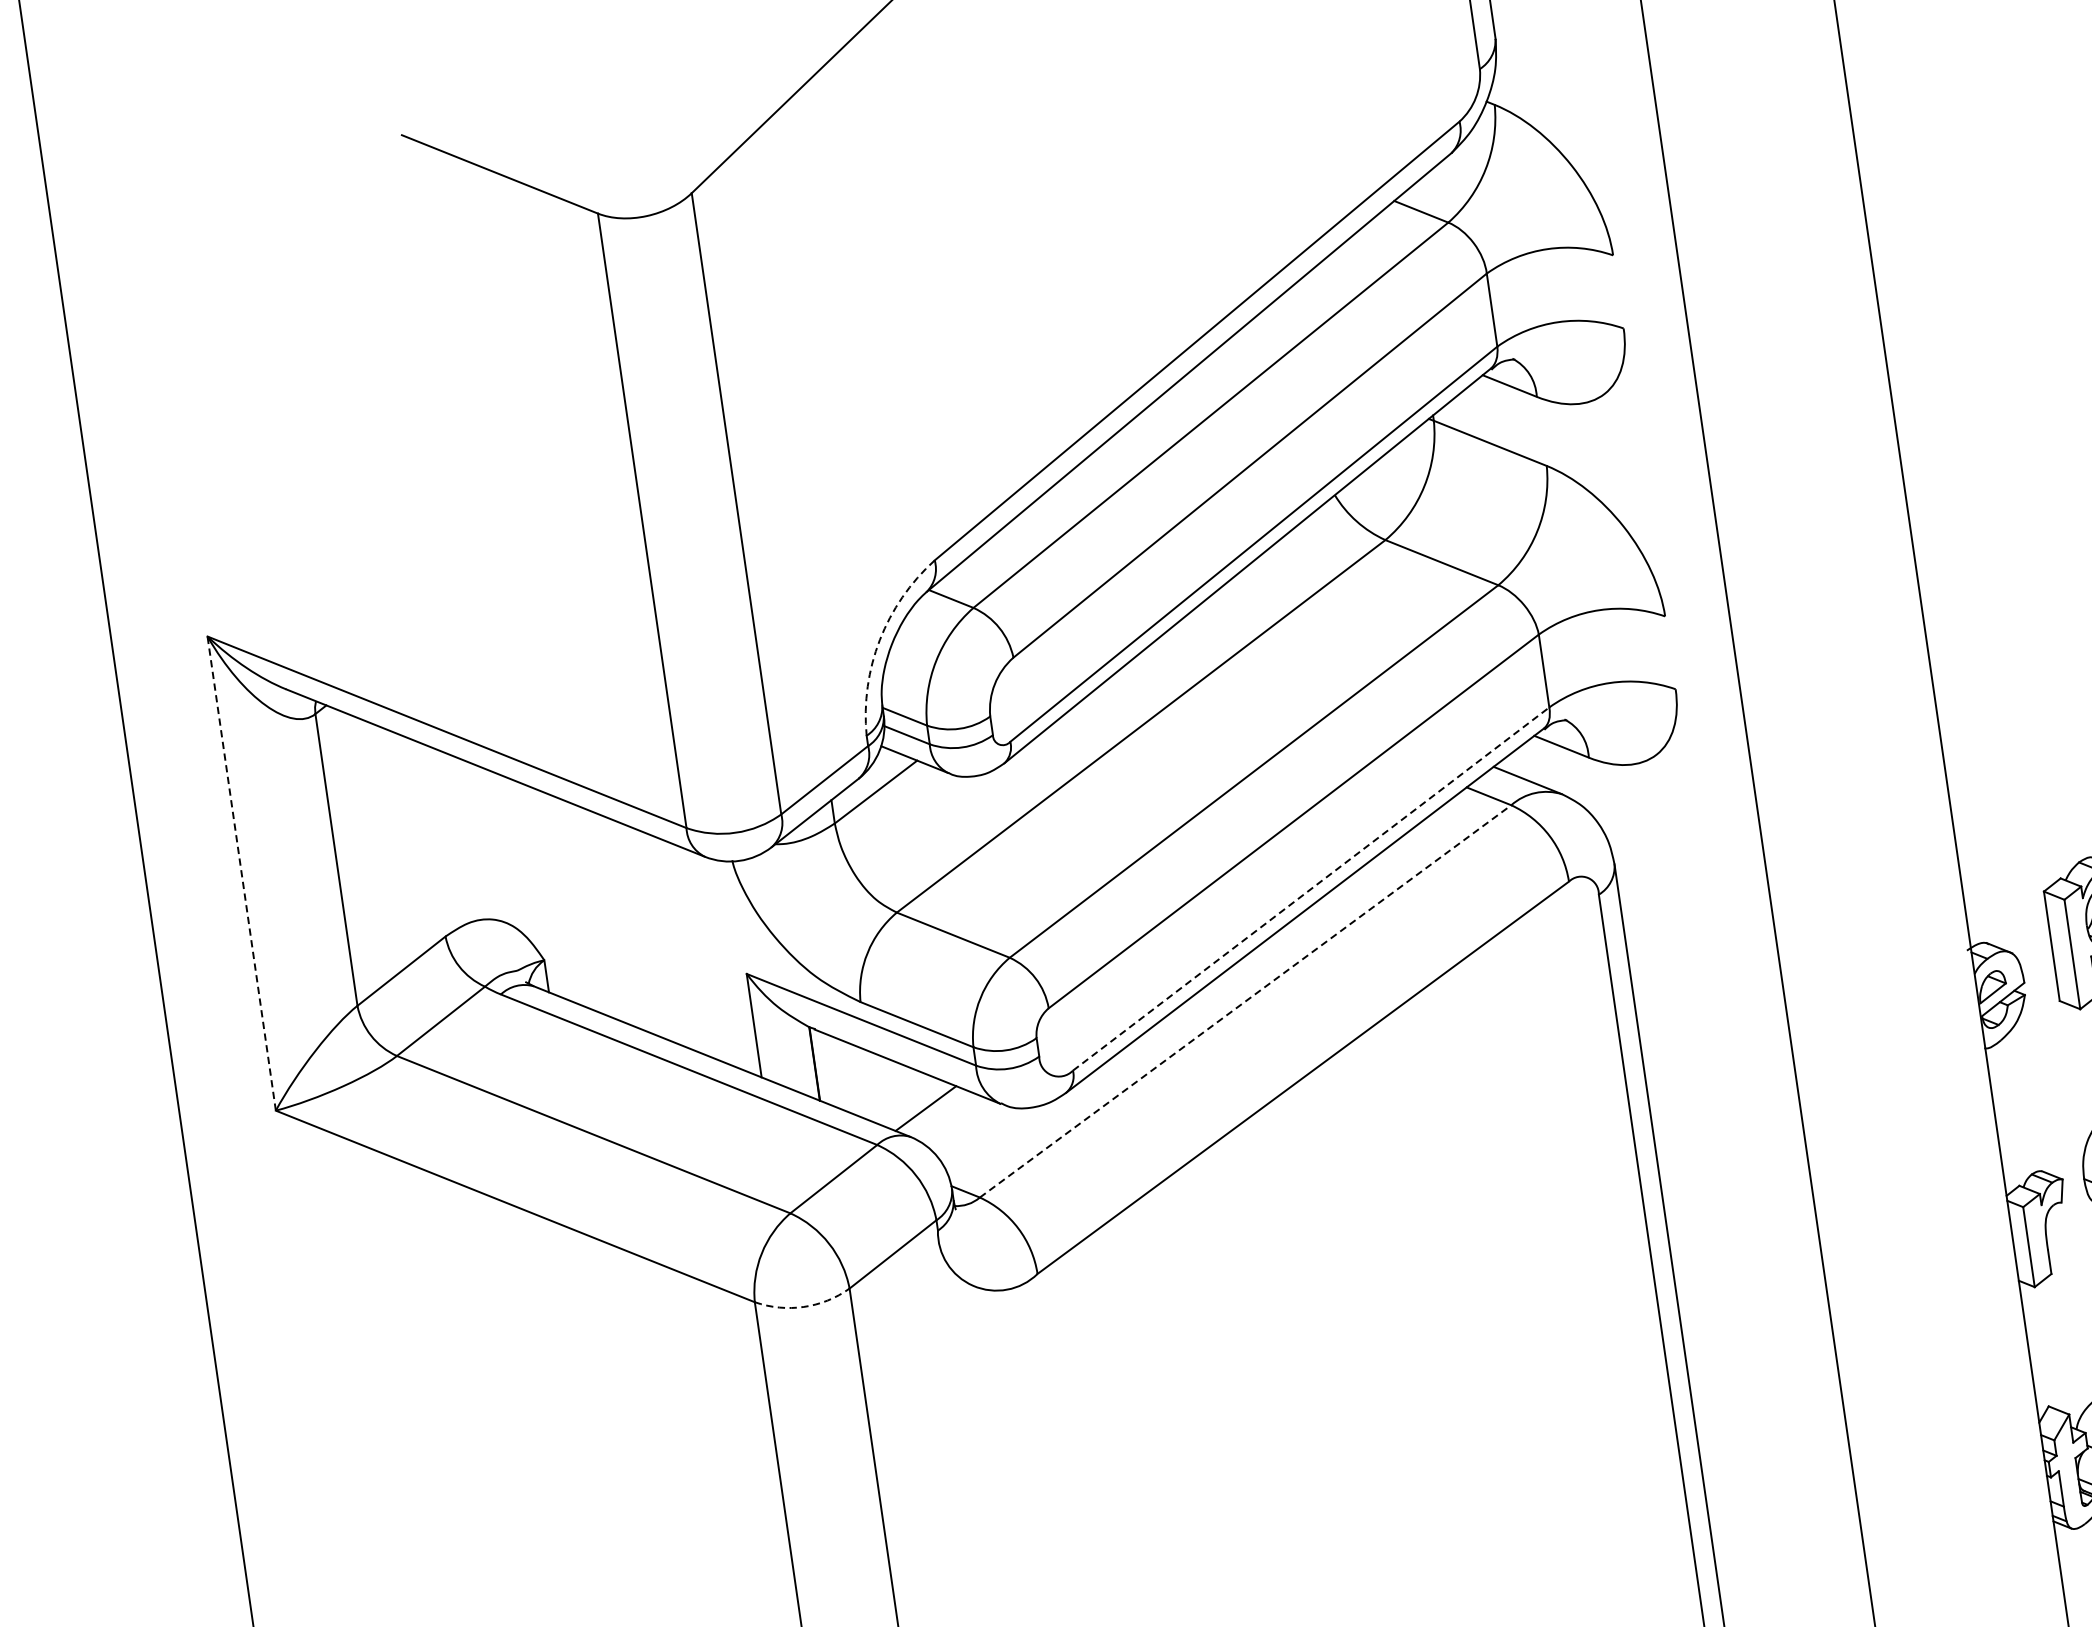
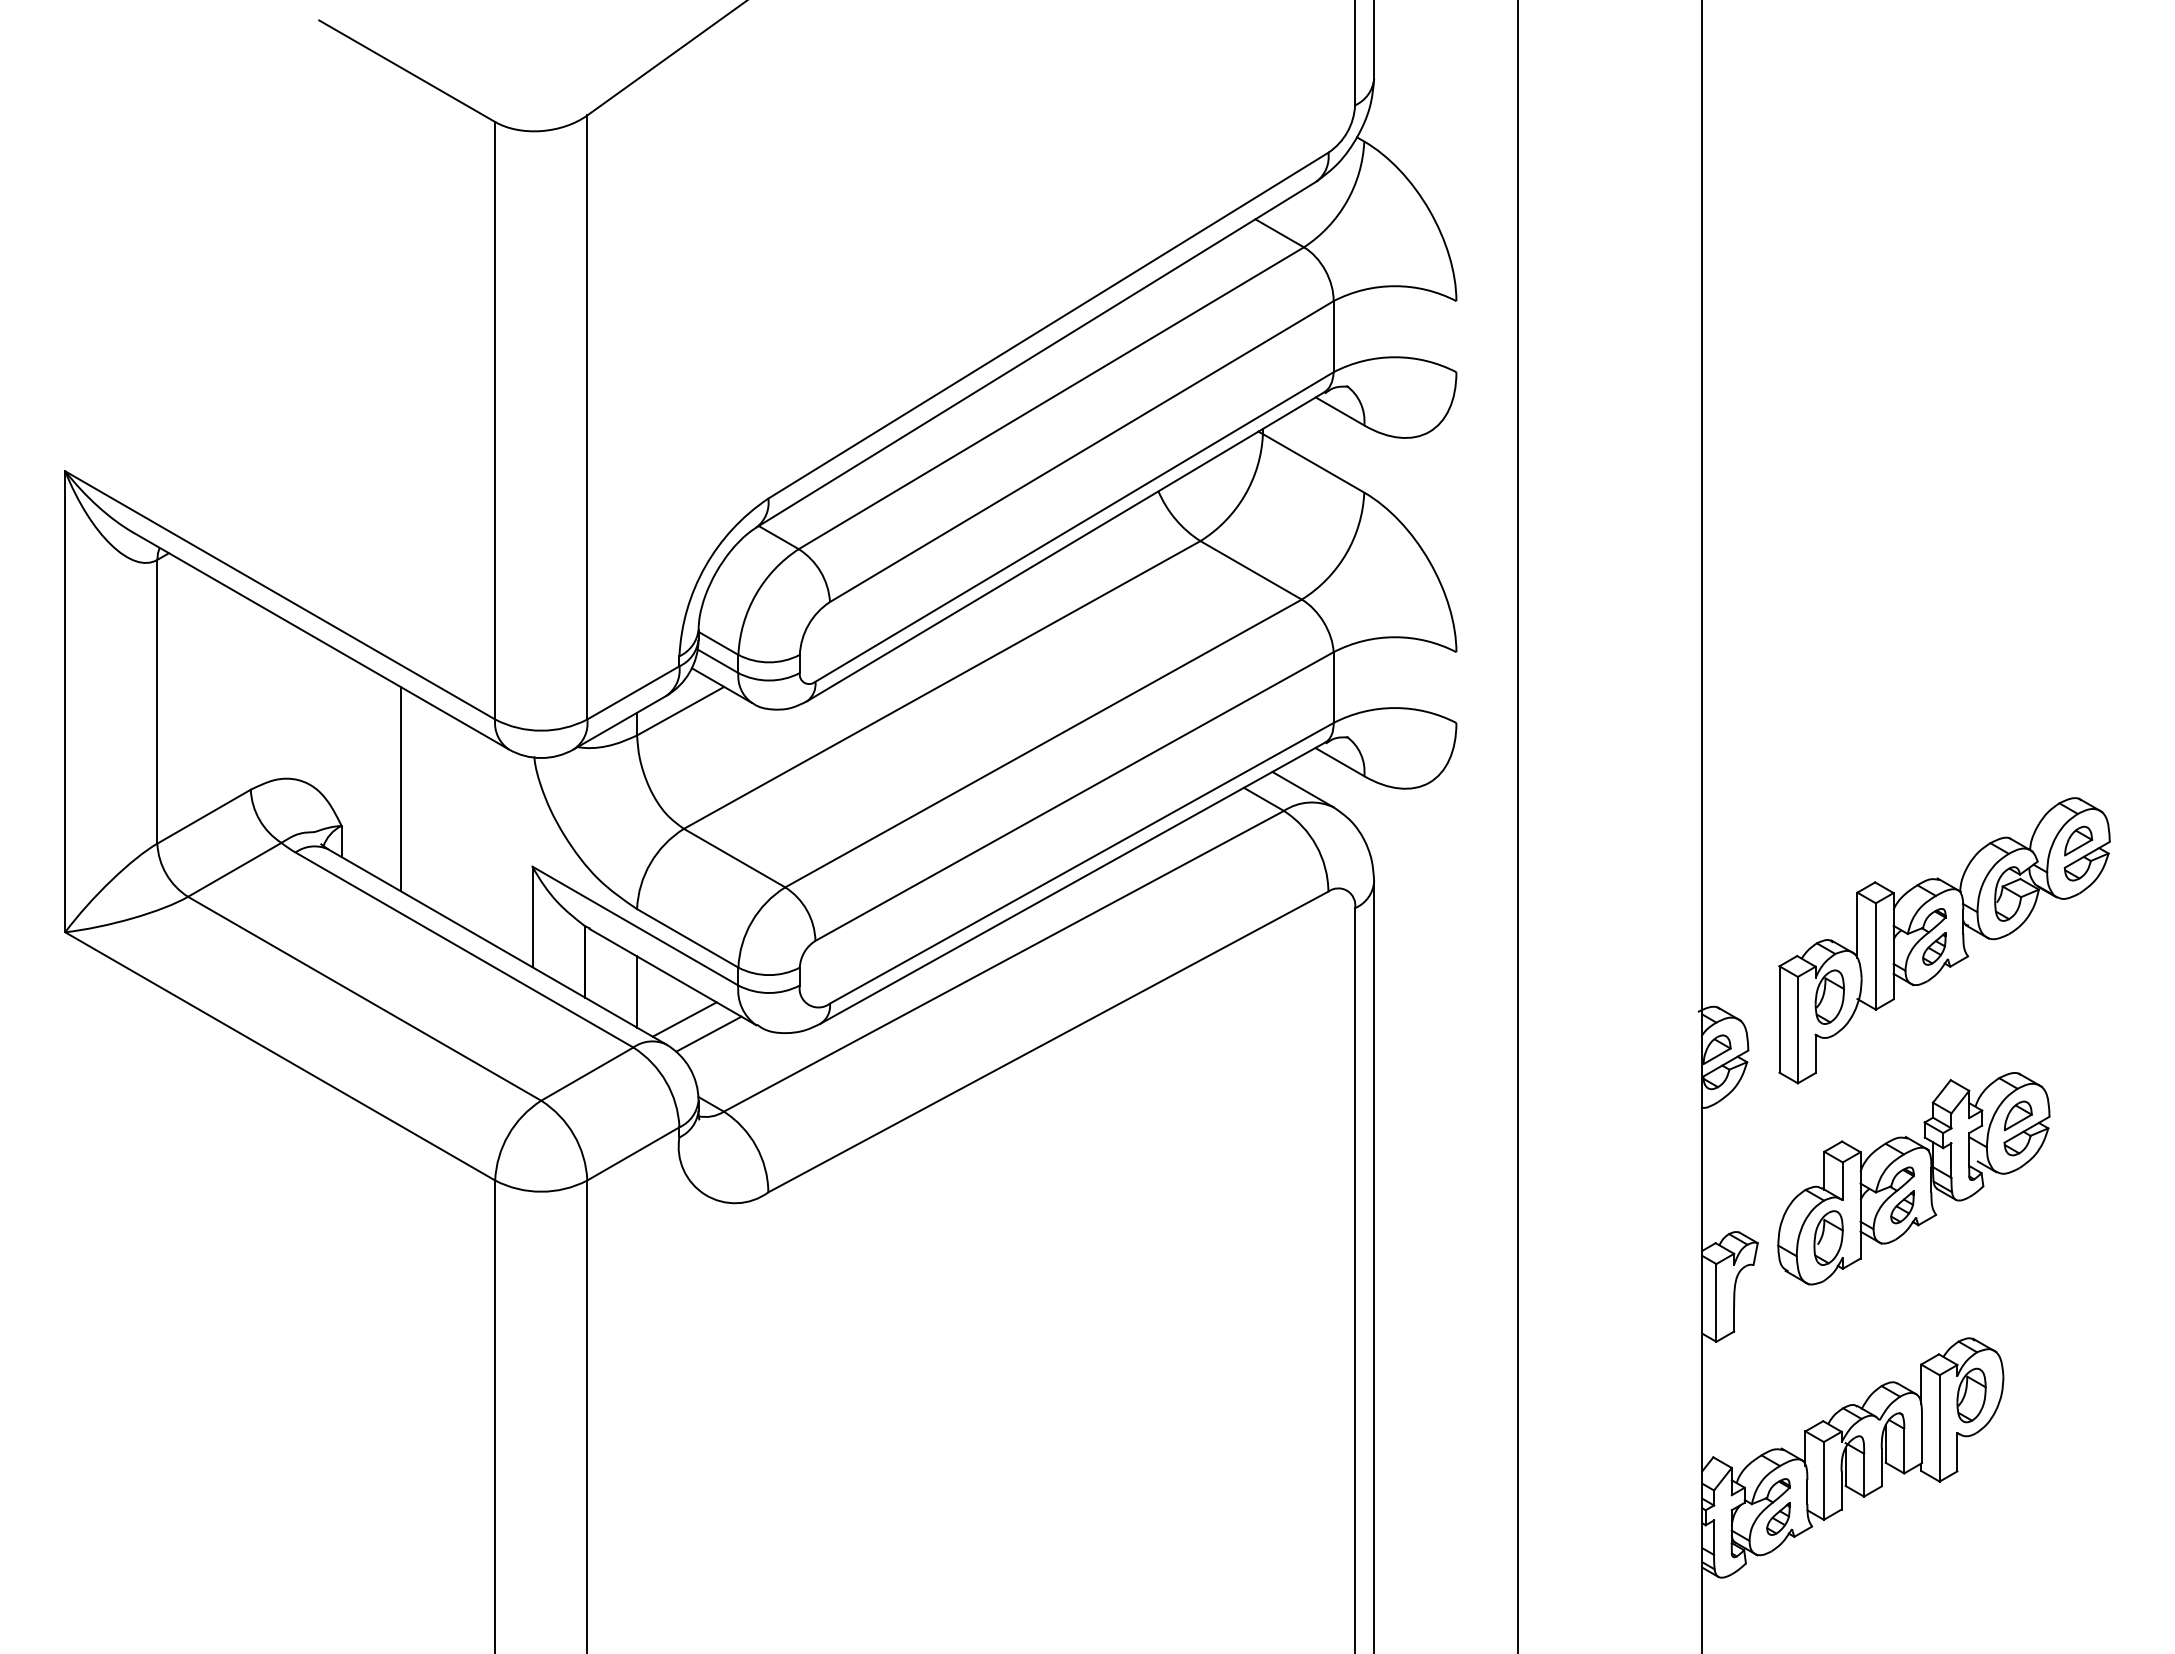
arc: (880, 639) -> (705, 566), dashed -> solid
line: (241, 873) -> (65, 701), dashed -> solid
line: (1311, 889) -> (1082, 863), dashed -> solid
line: (599, 913) -> (400, 788), added
line: (1245, 1001) -> (1003, 961), dashed -> solid
line: (873, 1086) -> (637, 991), added
line: (952, 1119) -> (708, 1033), added
arc: (804, 1306) -> (541, 1191), dashed -> solid

